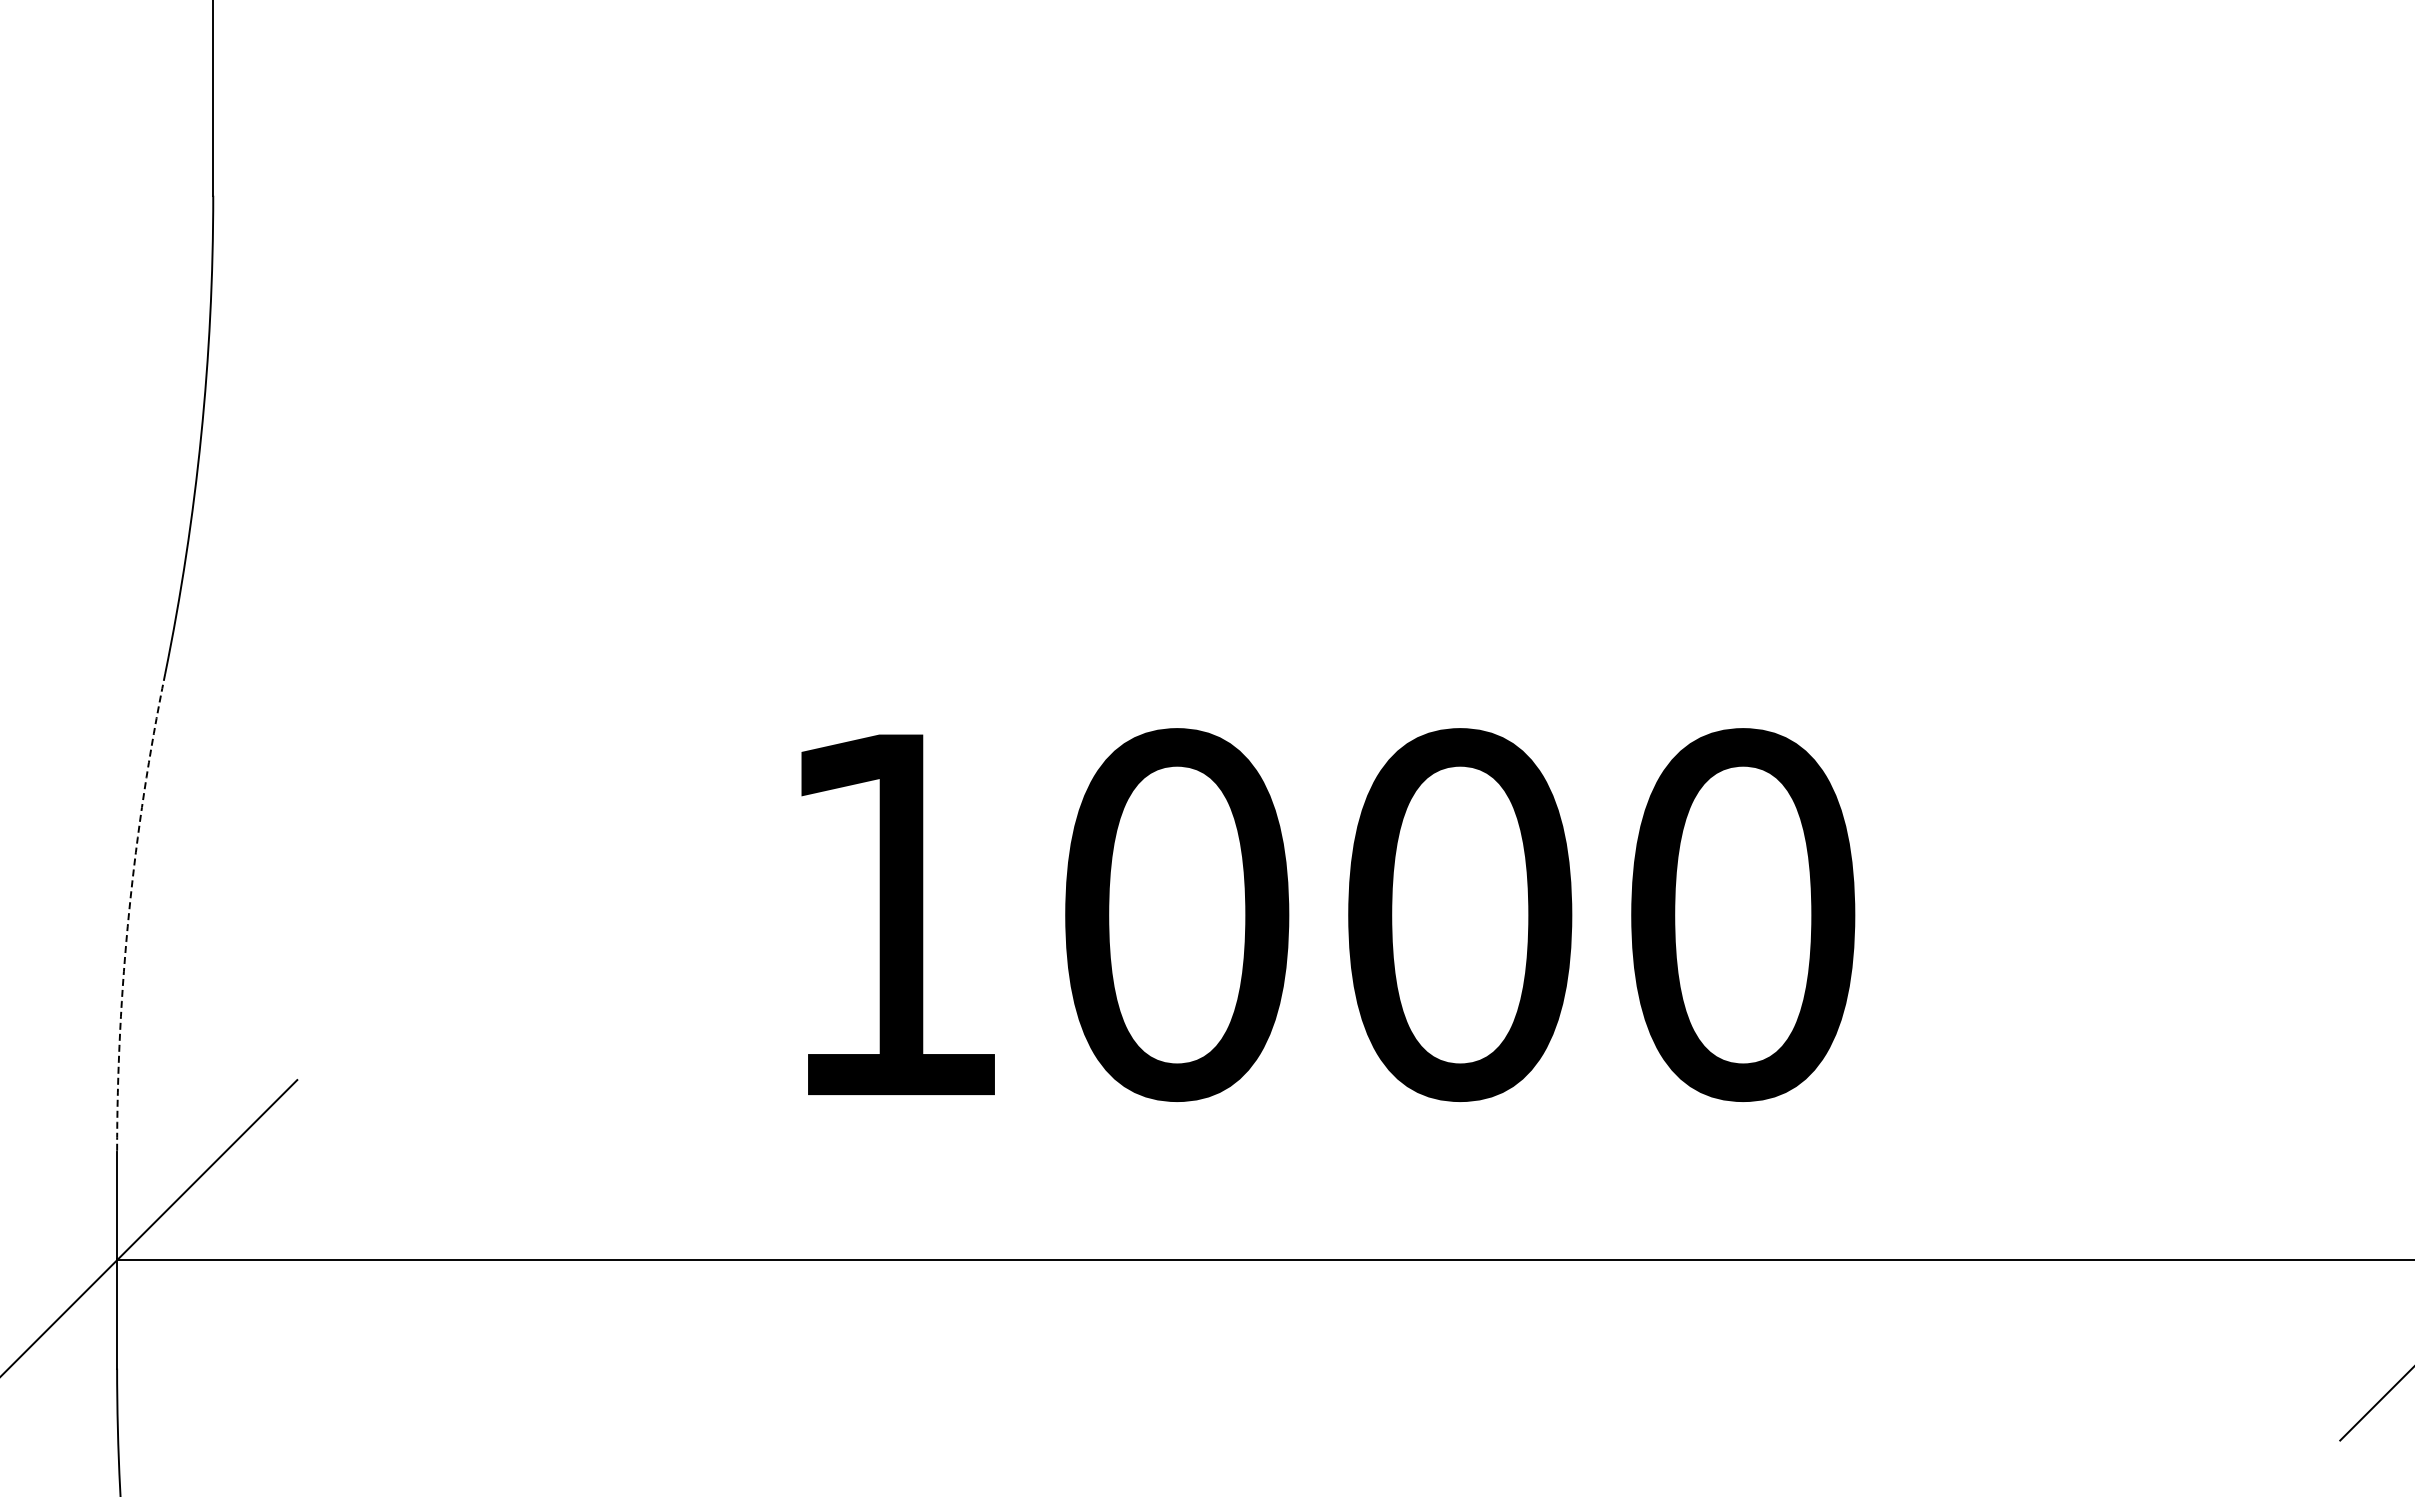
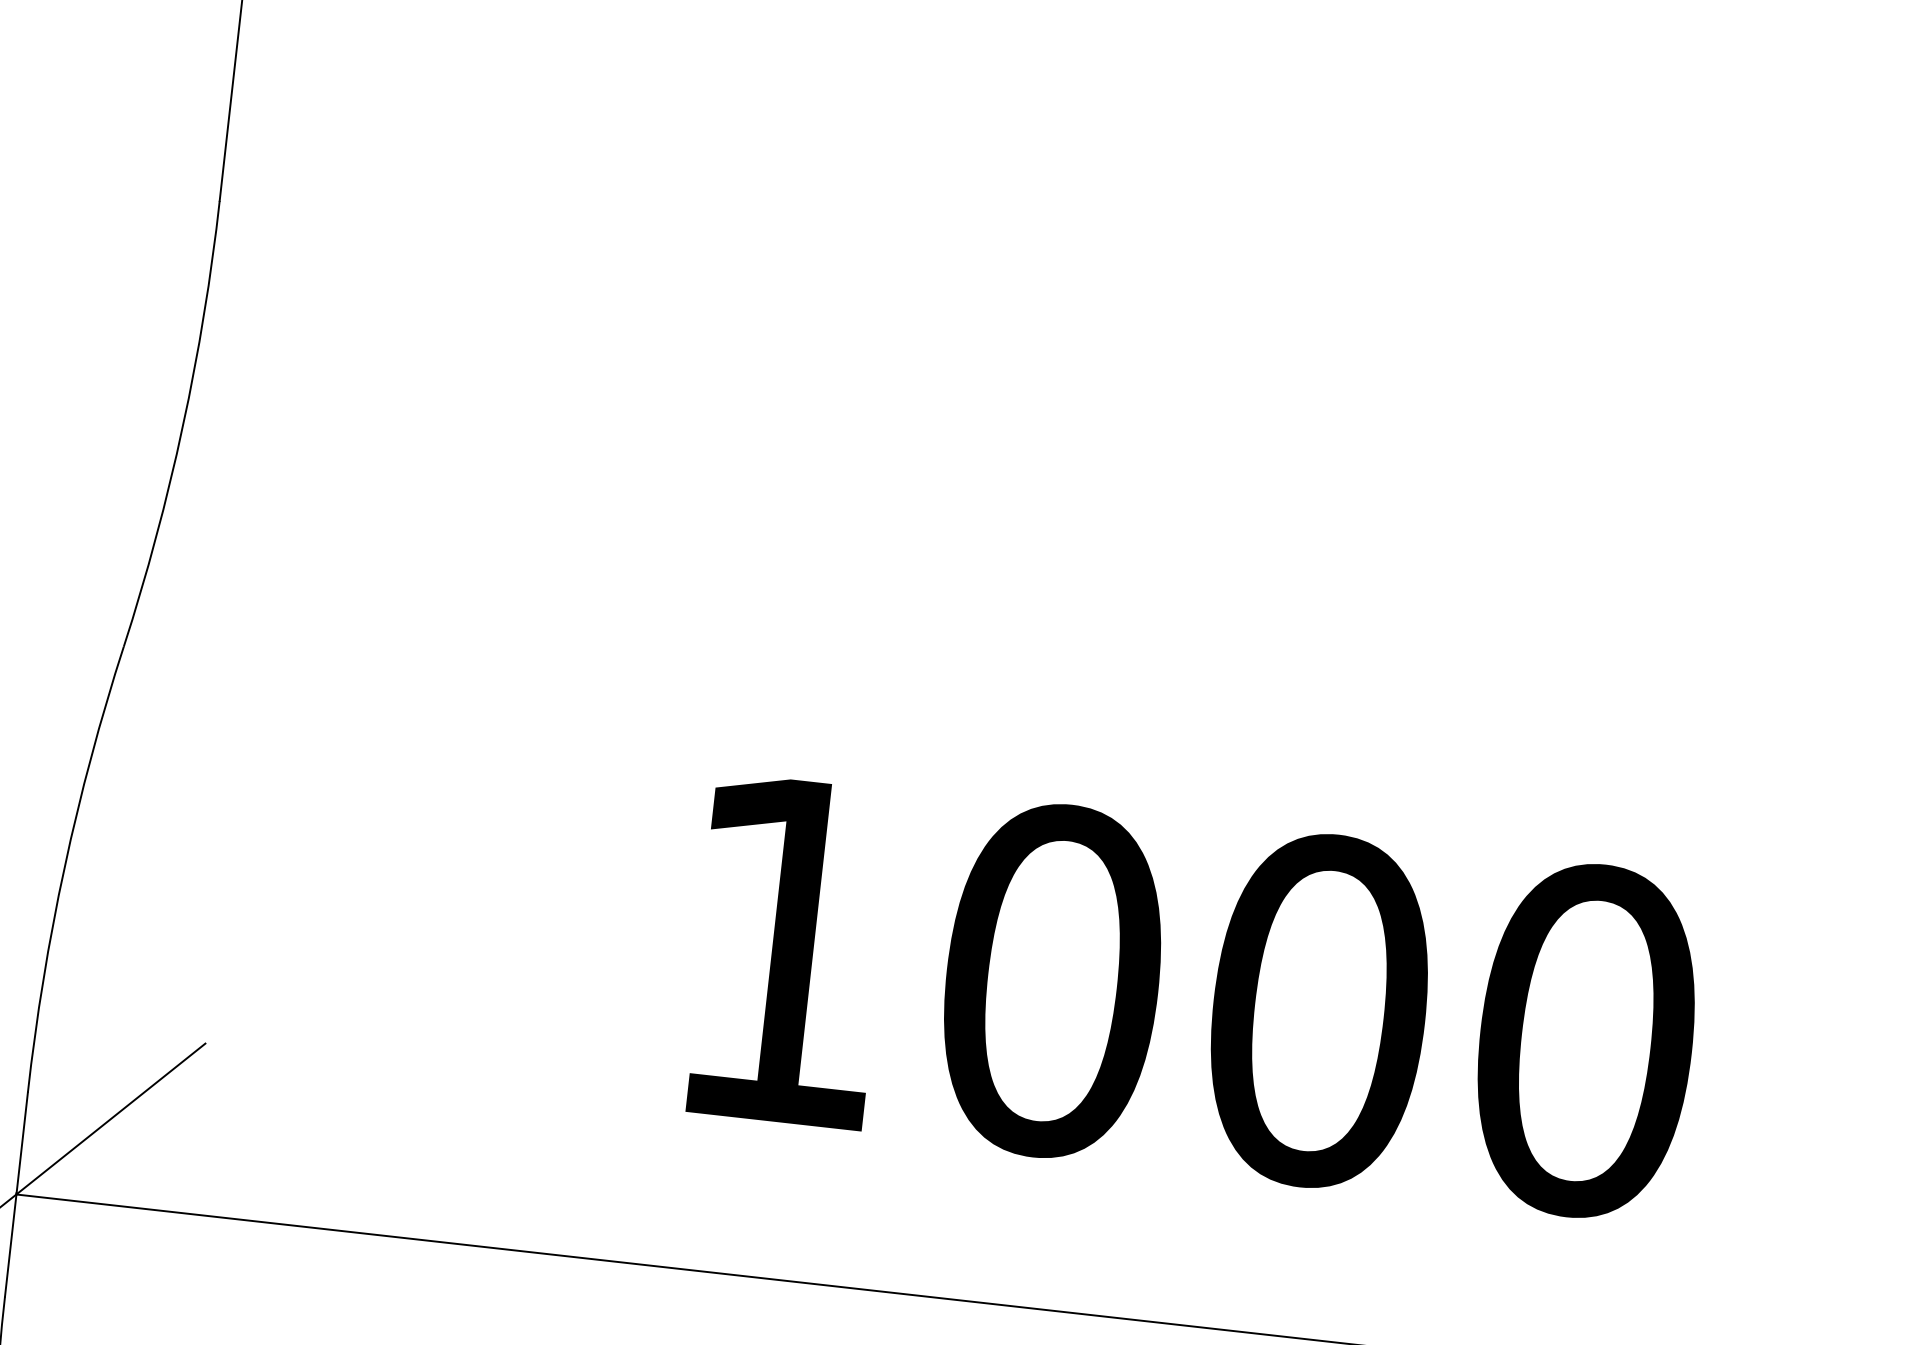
arc: (129, 911) -> (65, 866), dashed -> solid

